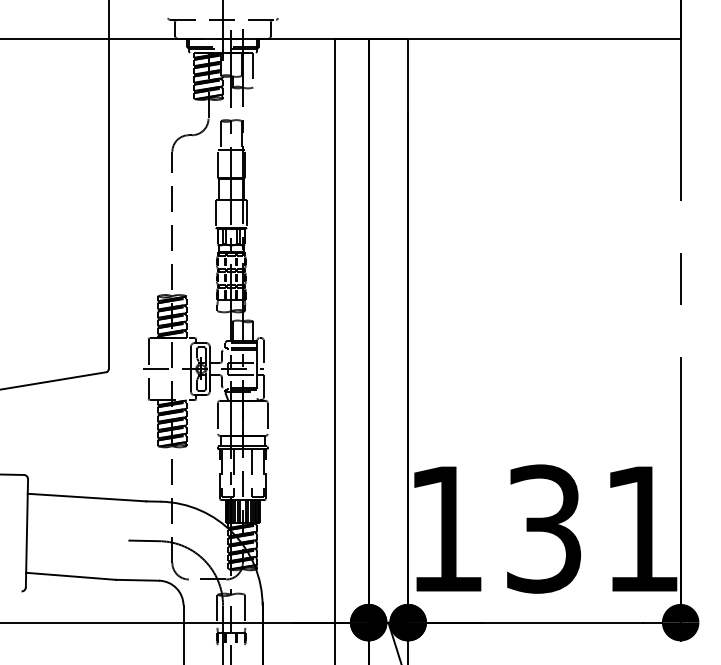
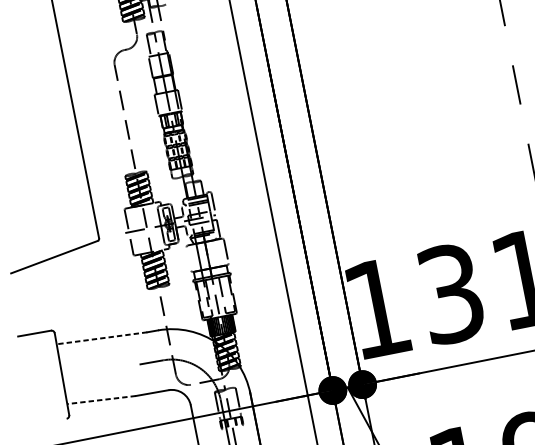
line: (218, 417) -> (189, 258), removed
line: (87, 497) -> (102, 338), solid -> dashed
line: (70, 576) -> (101, 400), solid -> dashed

